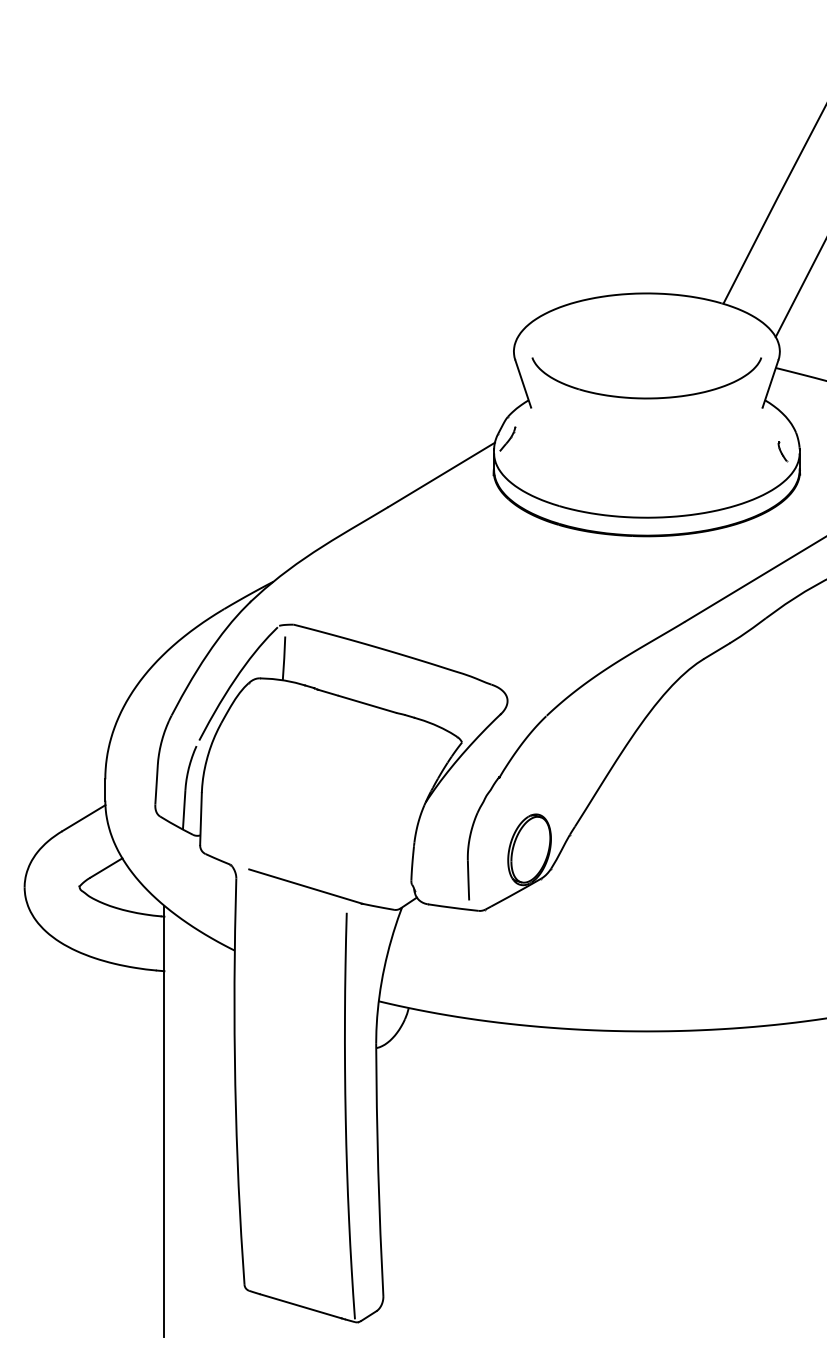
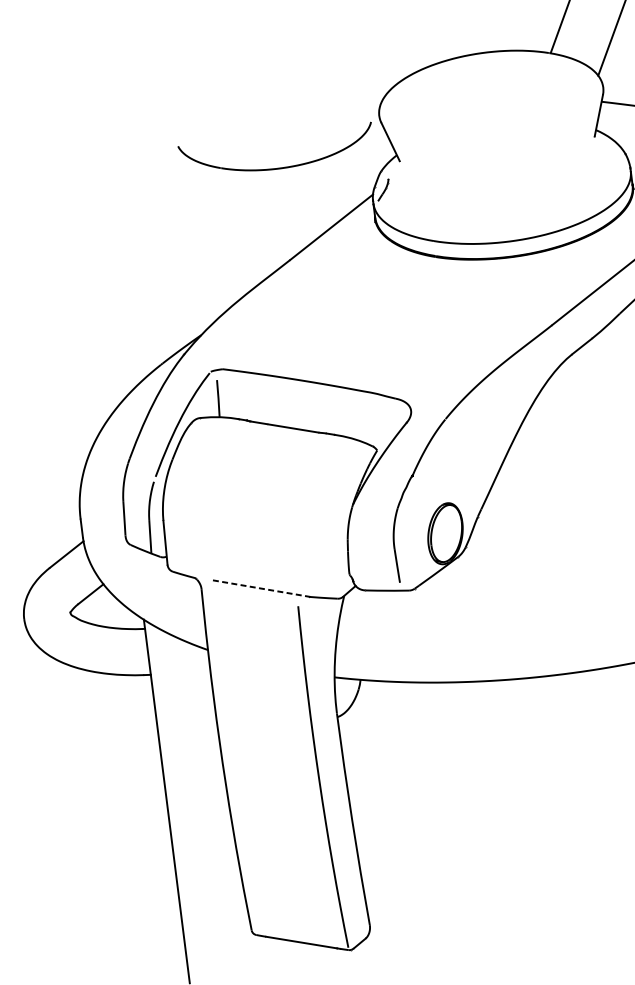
part: (646, 397) -> (278, 167), moved
part: (782, 451) -> (616, 171), removed
line: (305, 886) -> (260, 588), solid -> dashed

